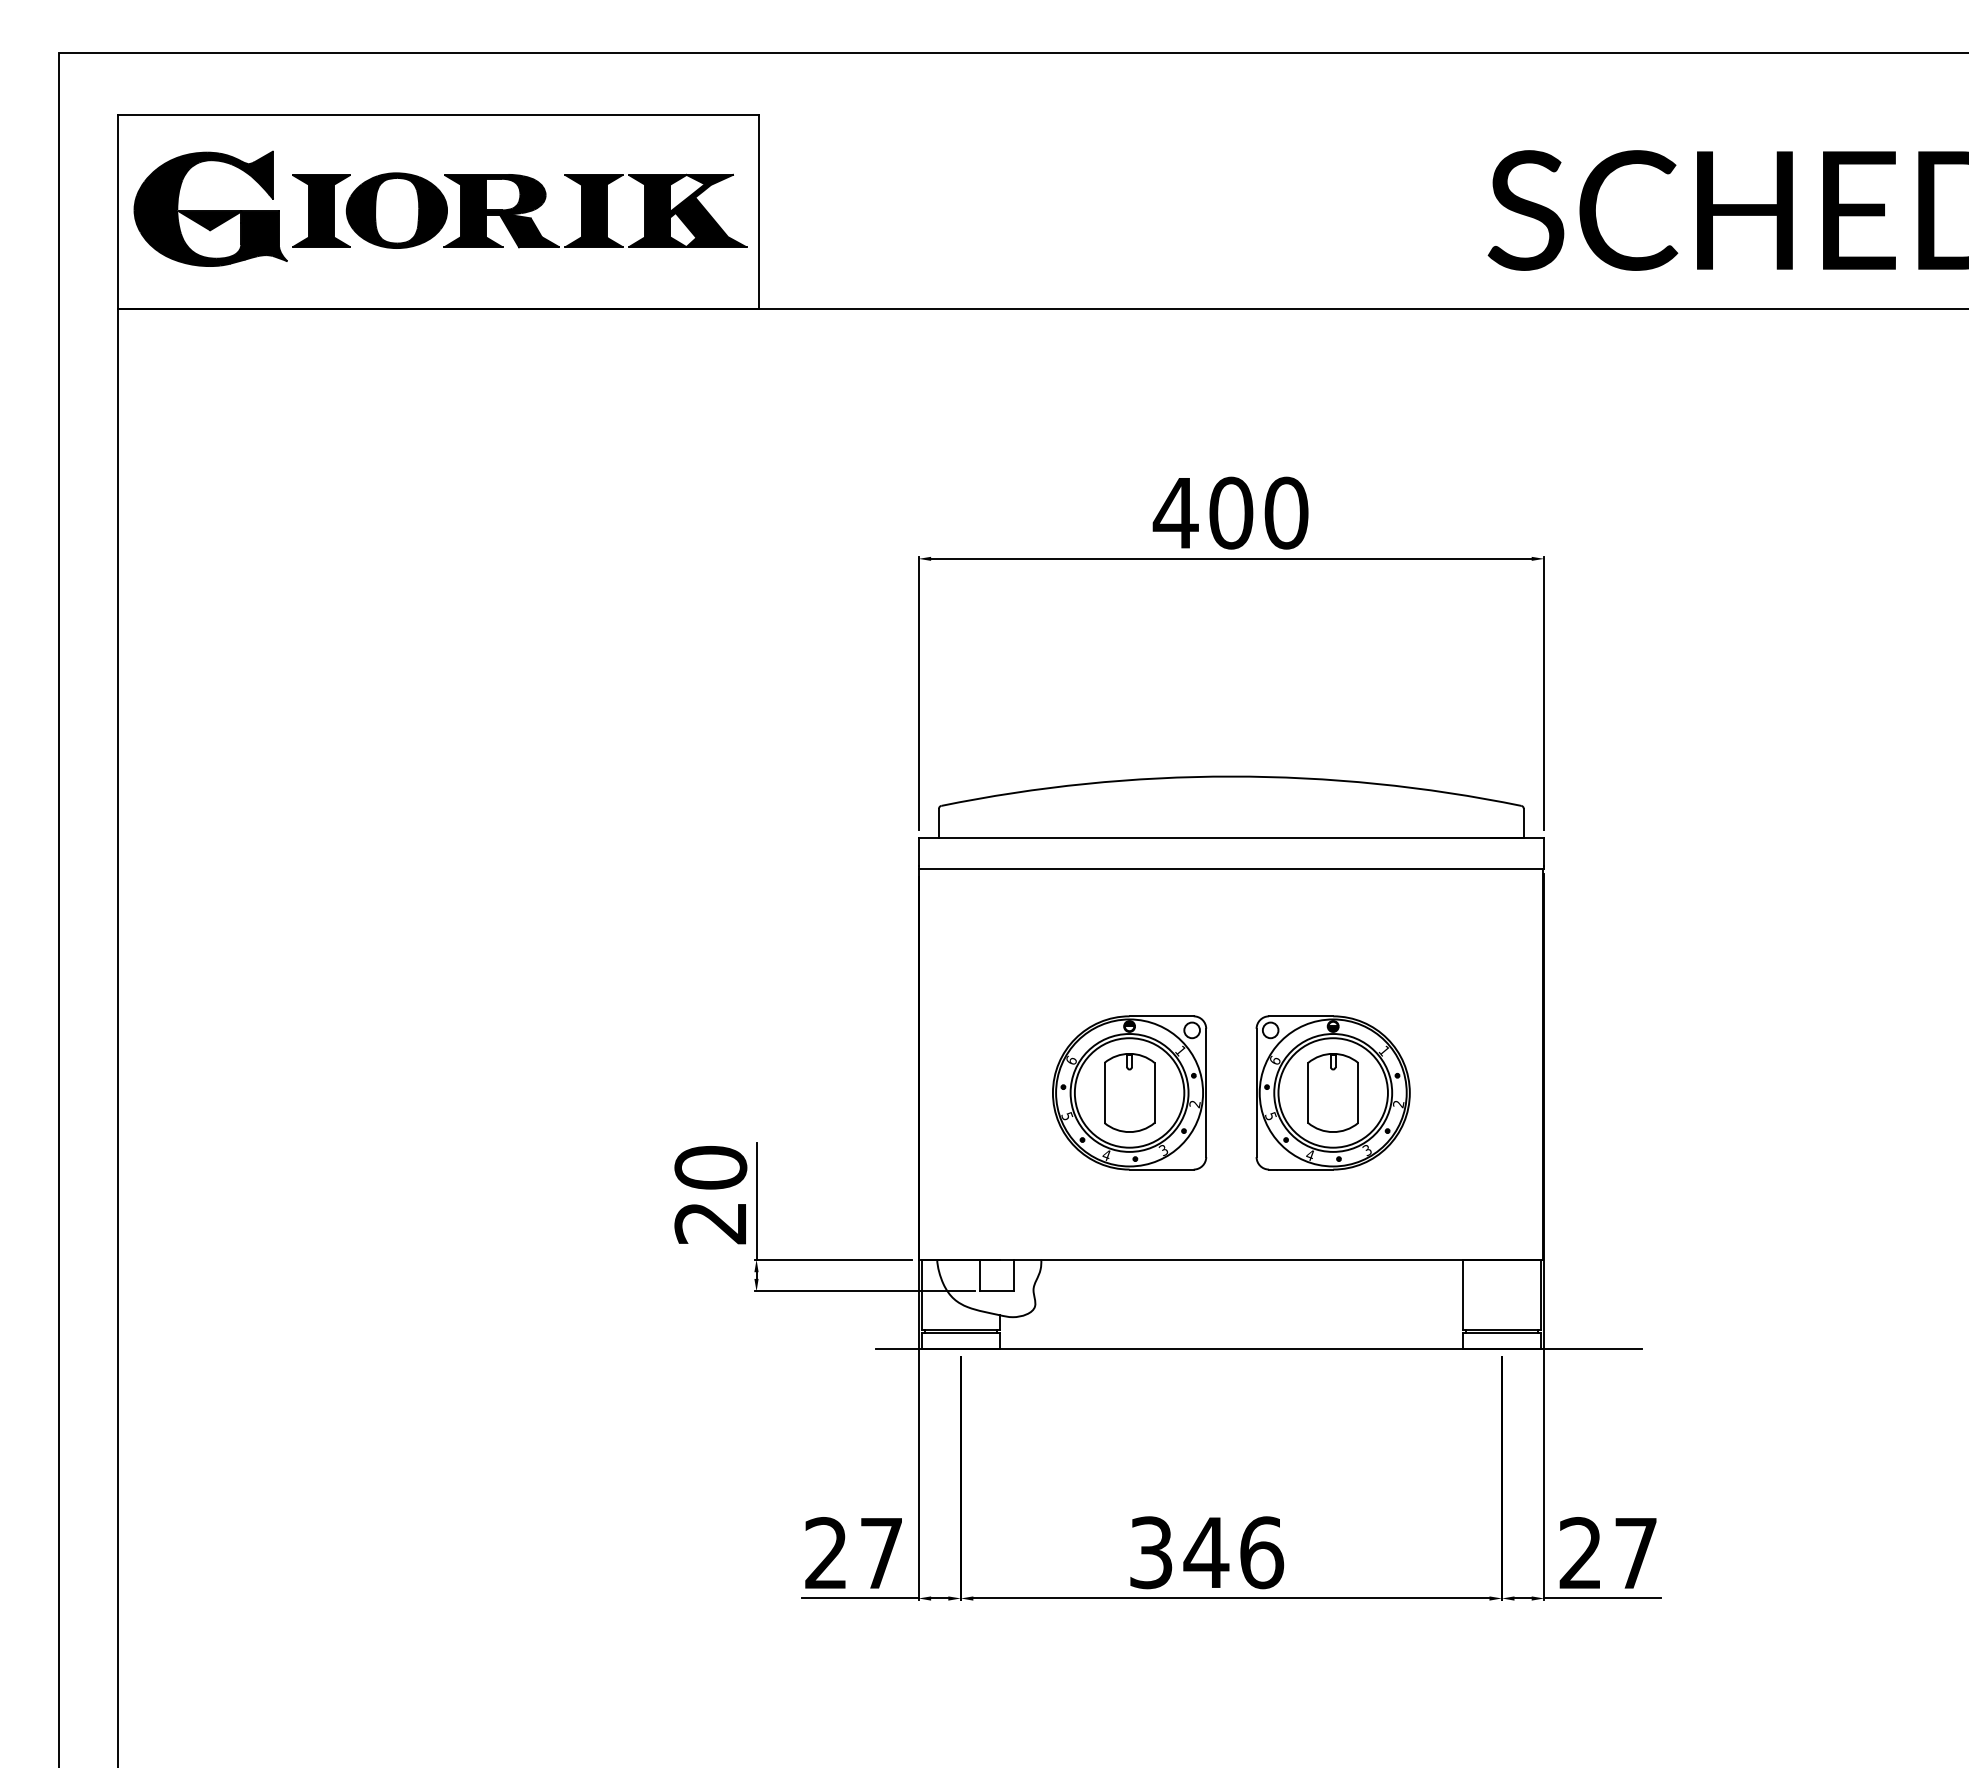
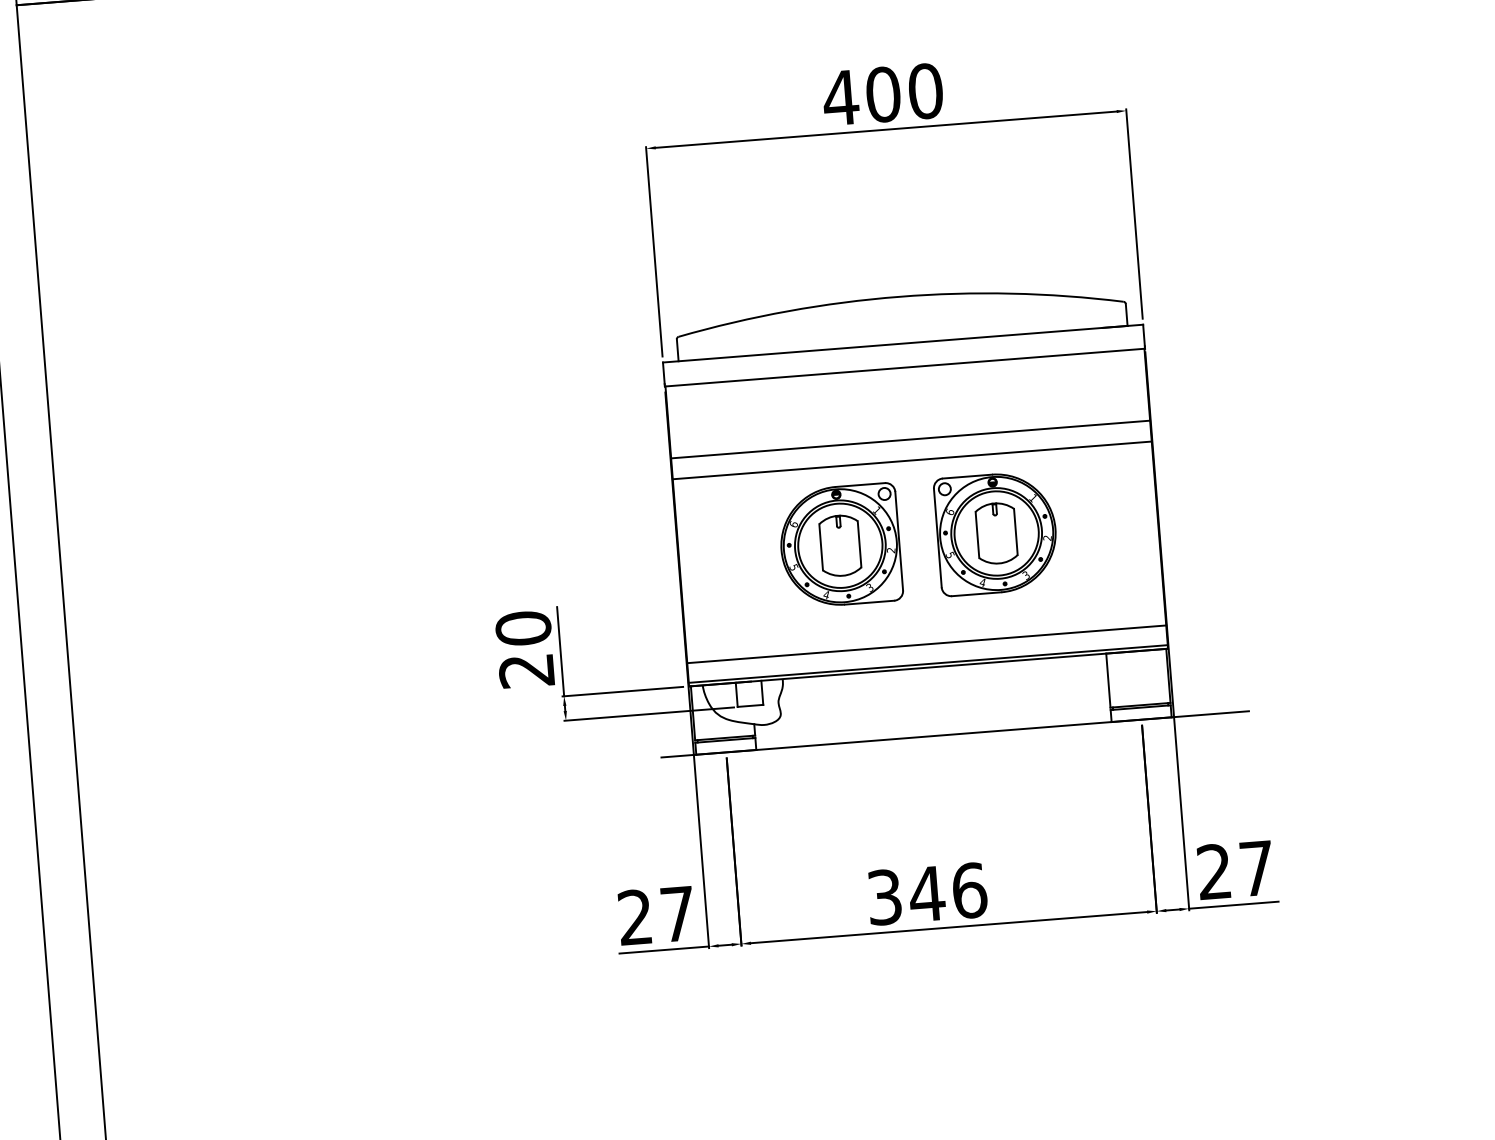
line: (1231, 962) -> (910, 439), added
line: (1231, 989) -> (912, 460), added
line: (1231, 1229) -> (926, 644), added
line: (1231, 1254) -> (928, 663), added

